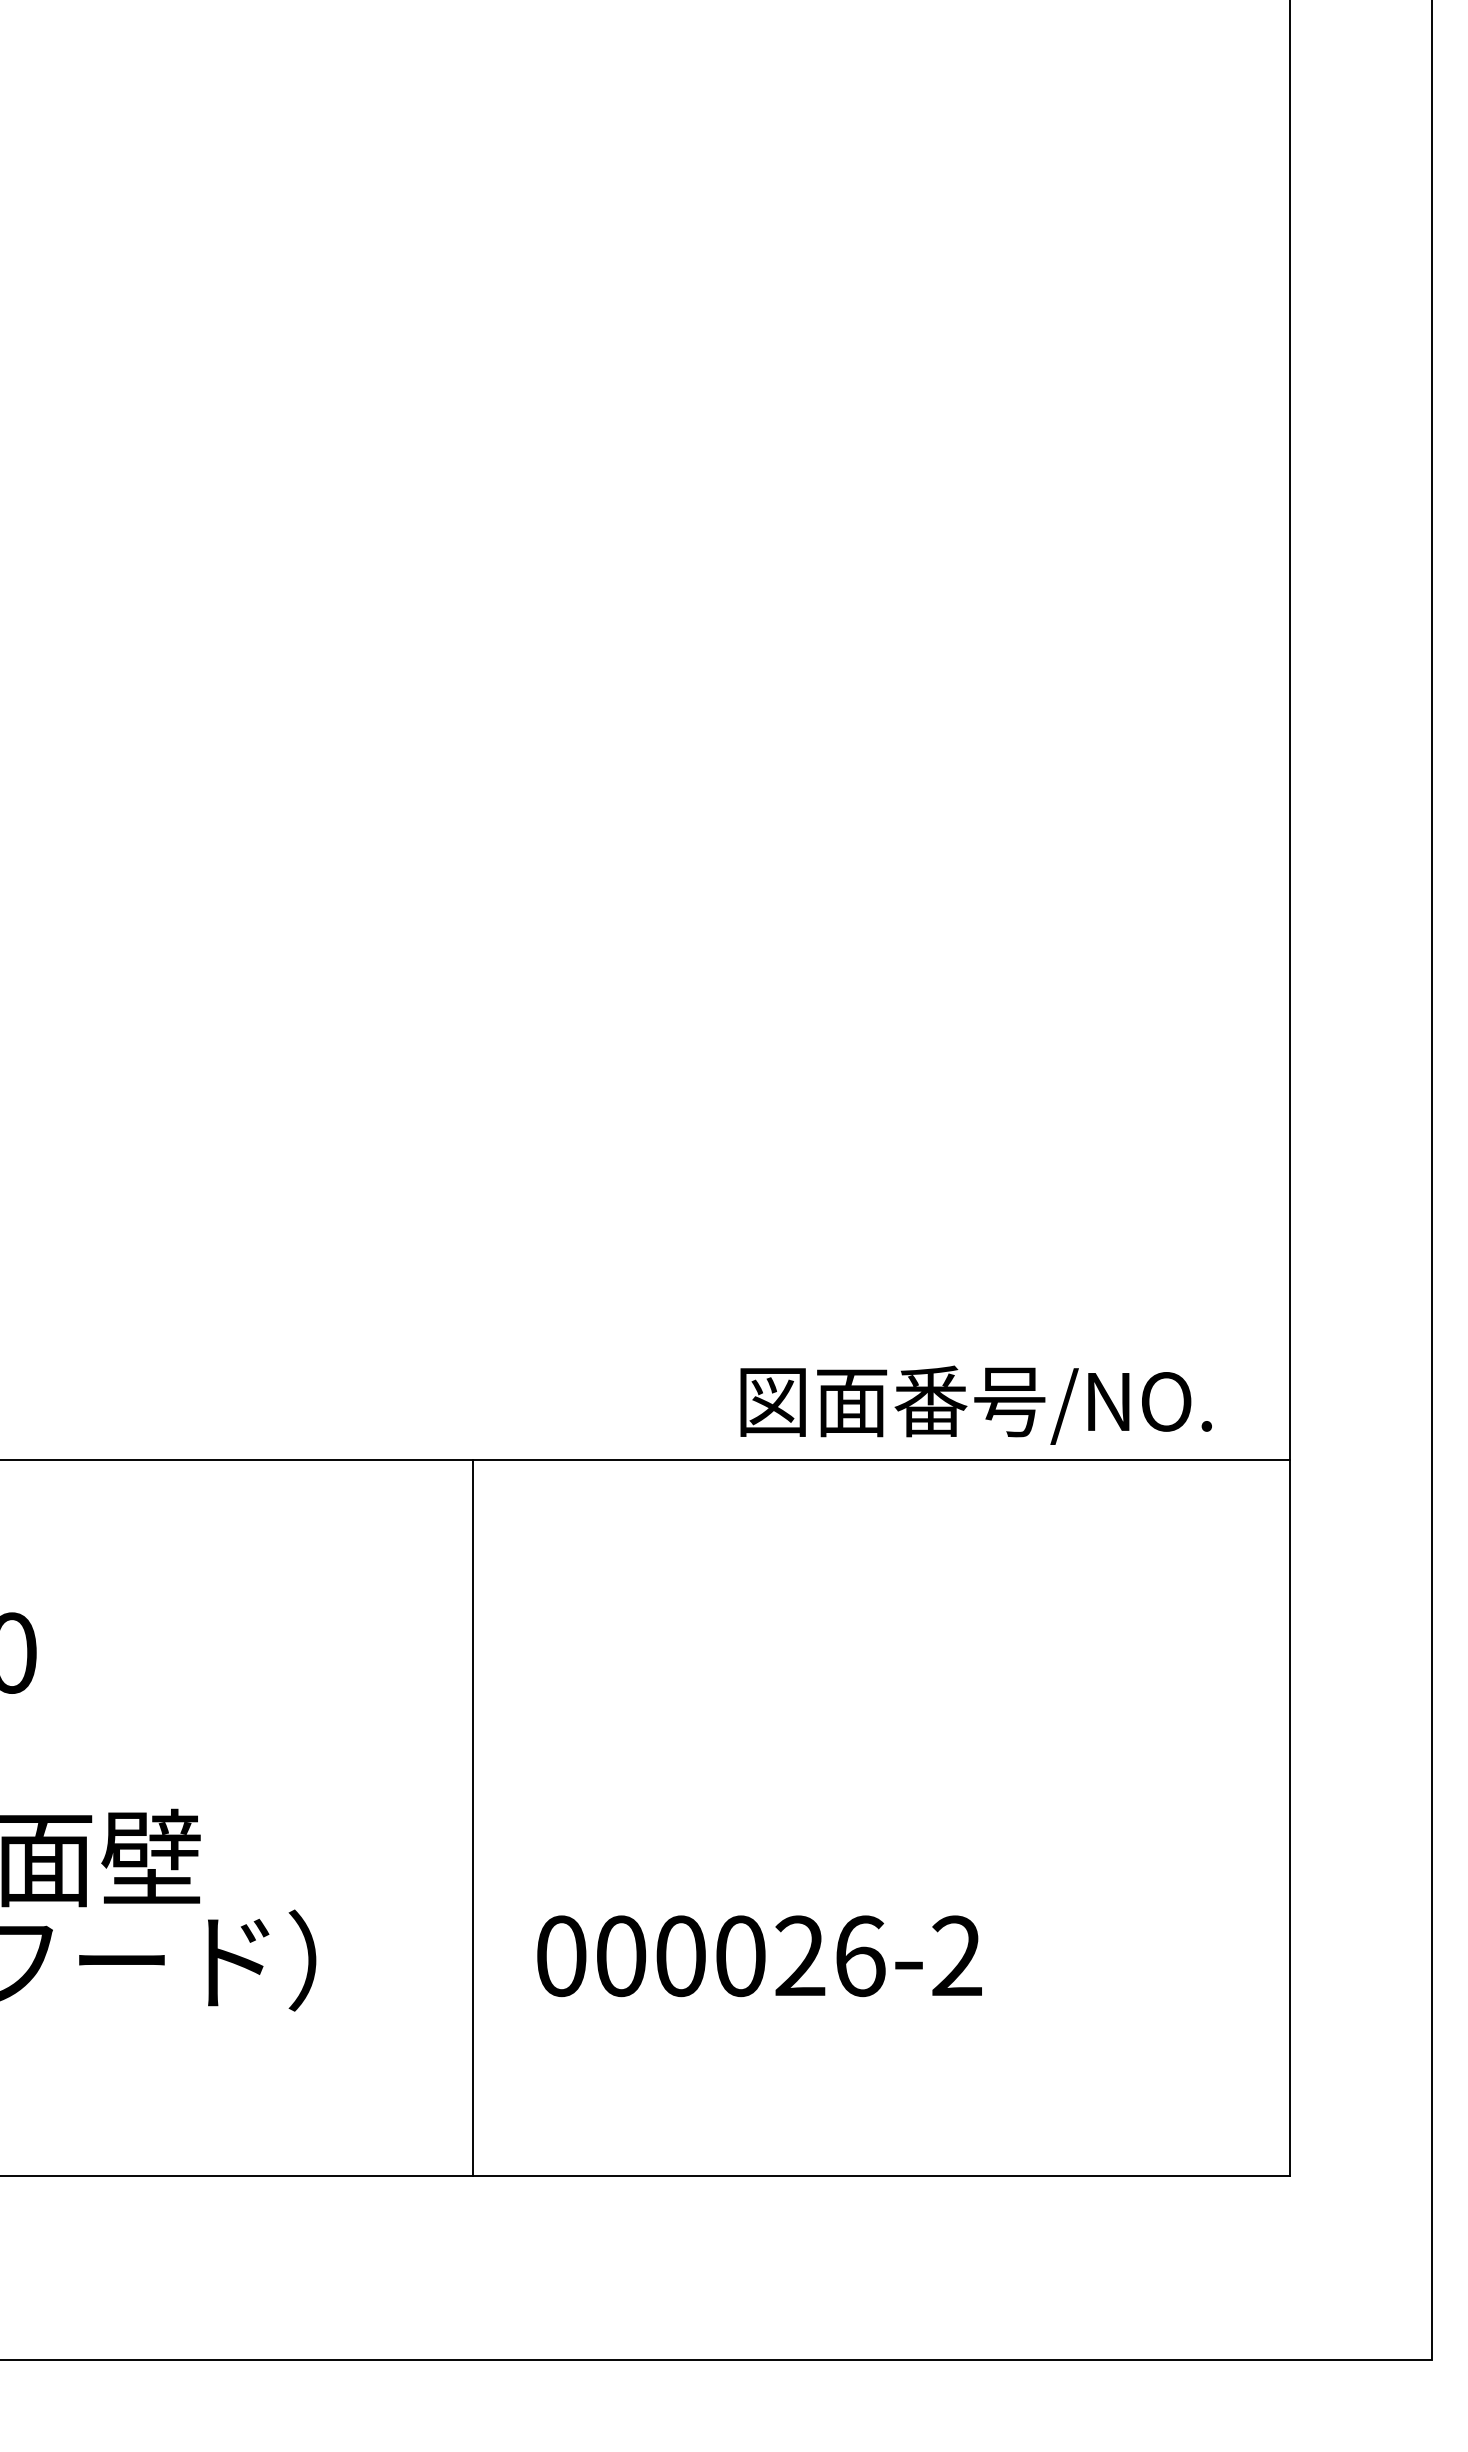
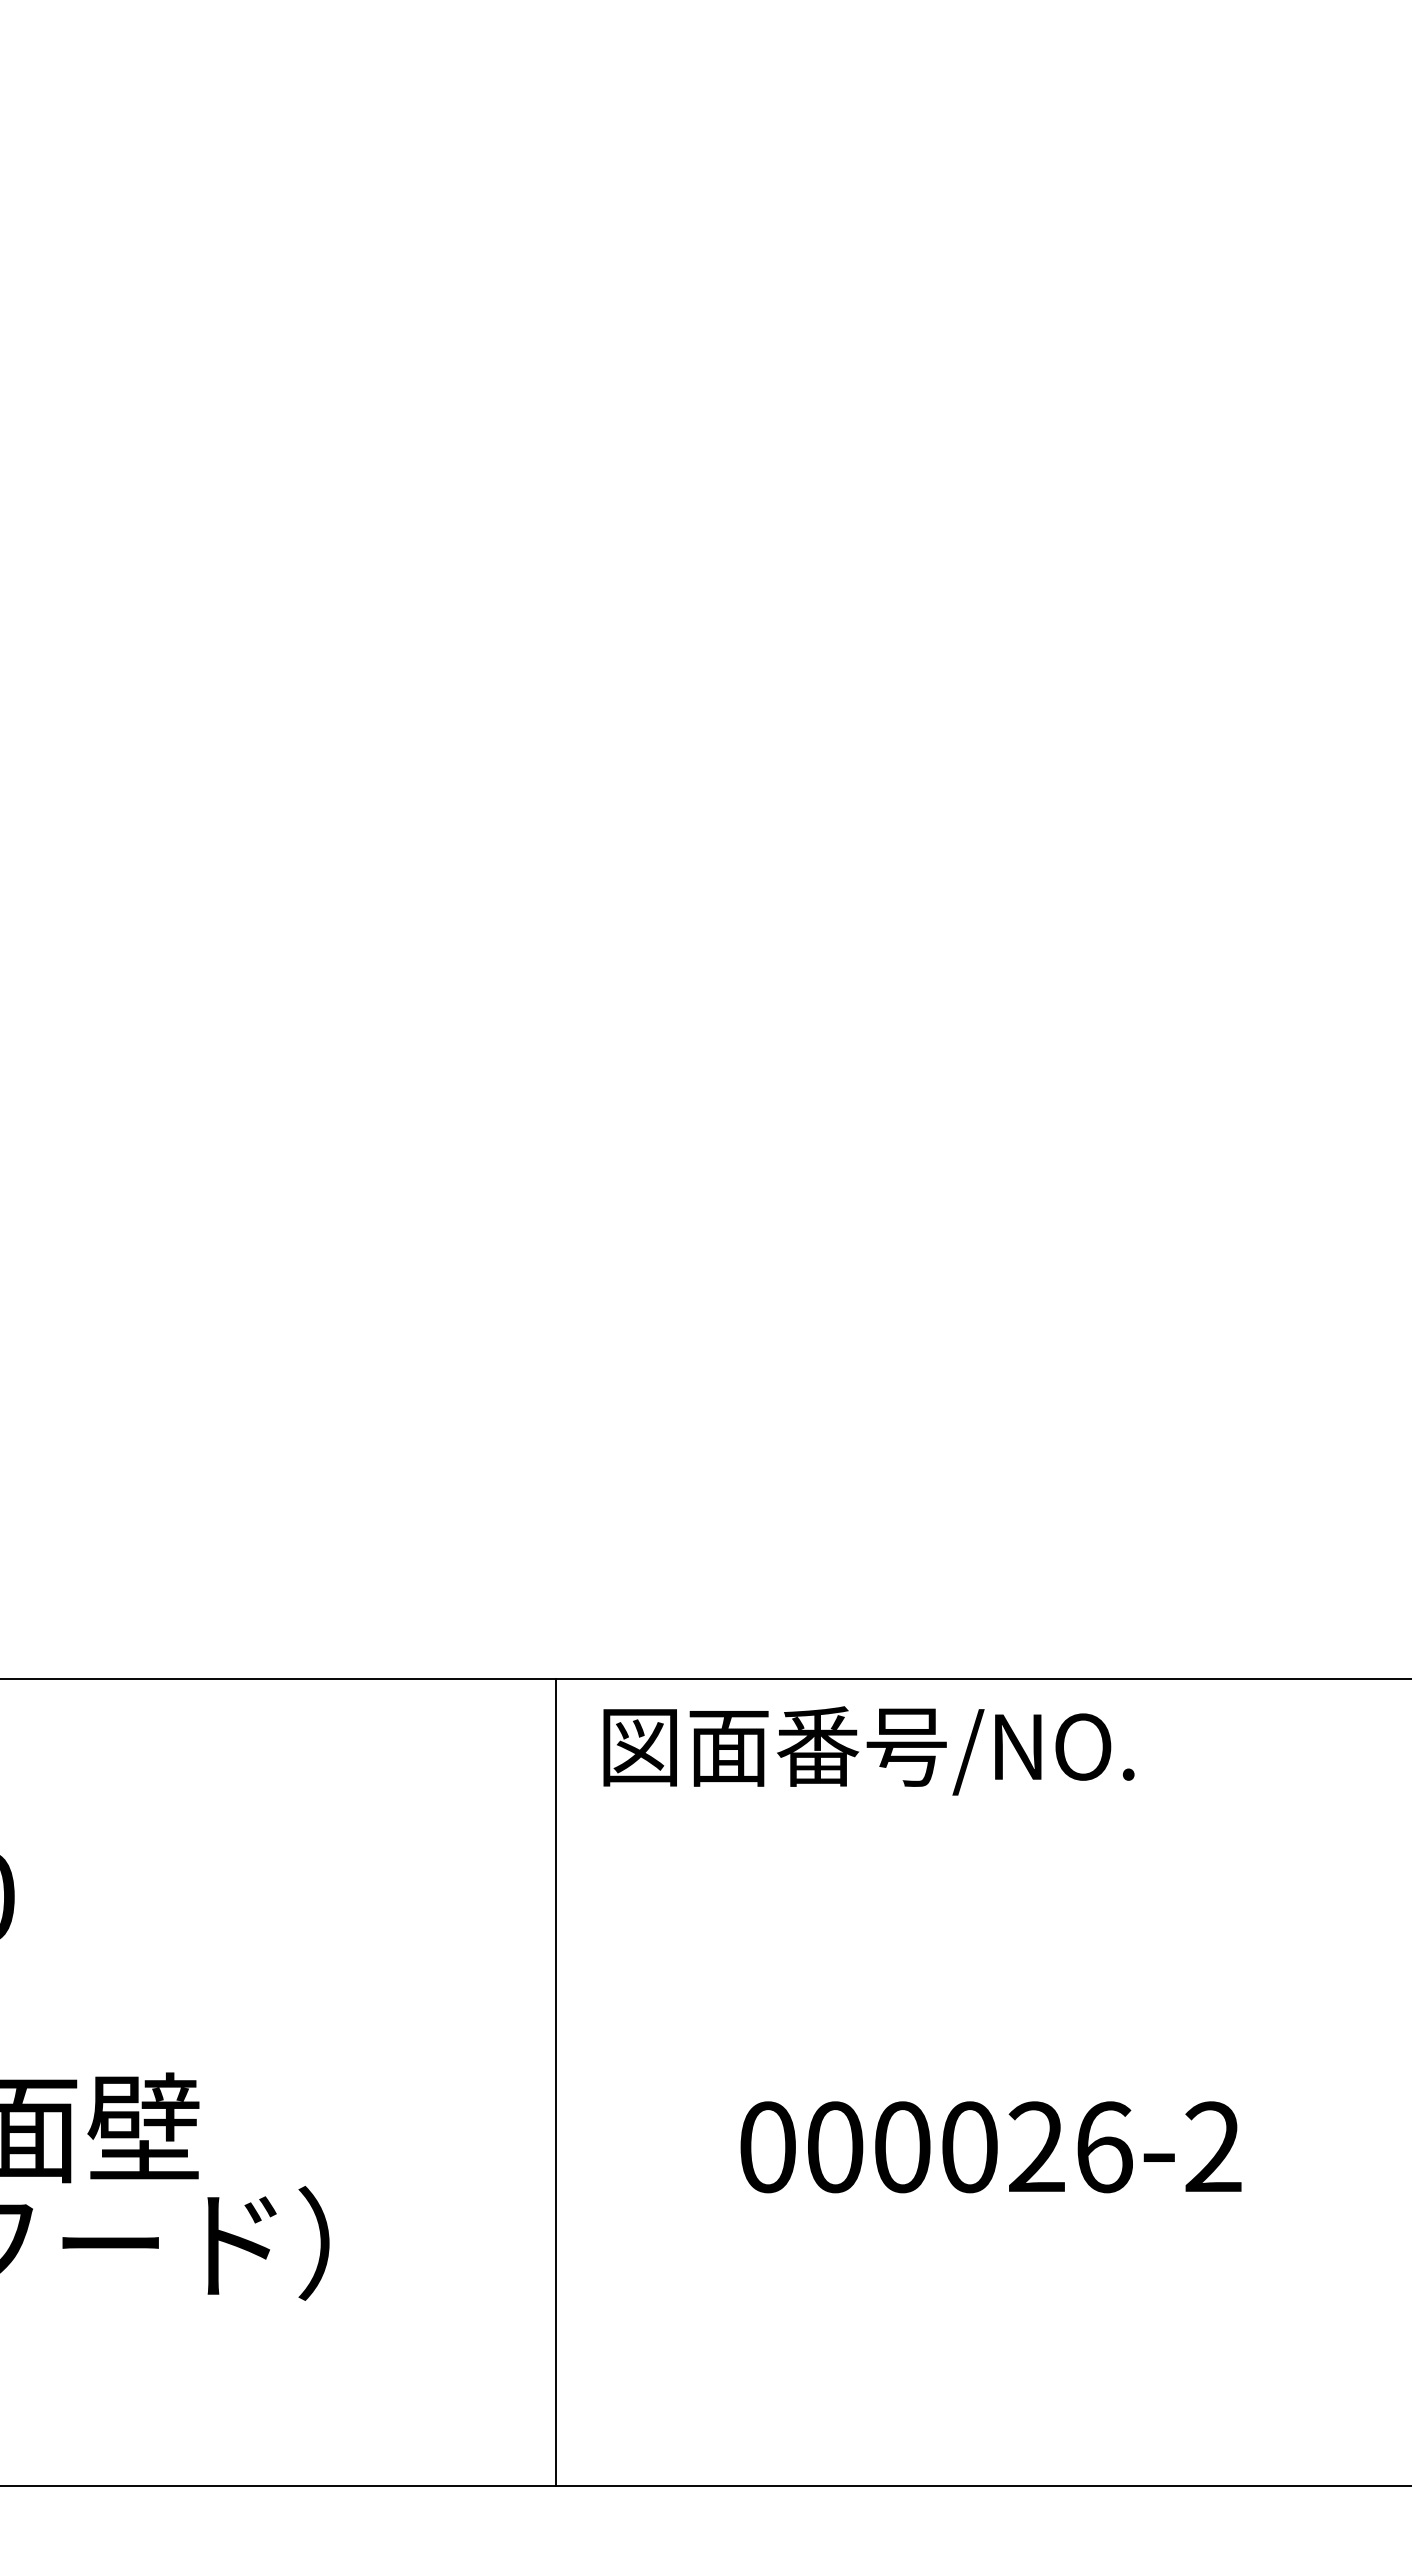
text: (975, 1404) -> (868, 1750), moved
line: (472, 1817) -> (556, 2082), moved
text: (759, 1956) -> (990, 2147), moved

